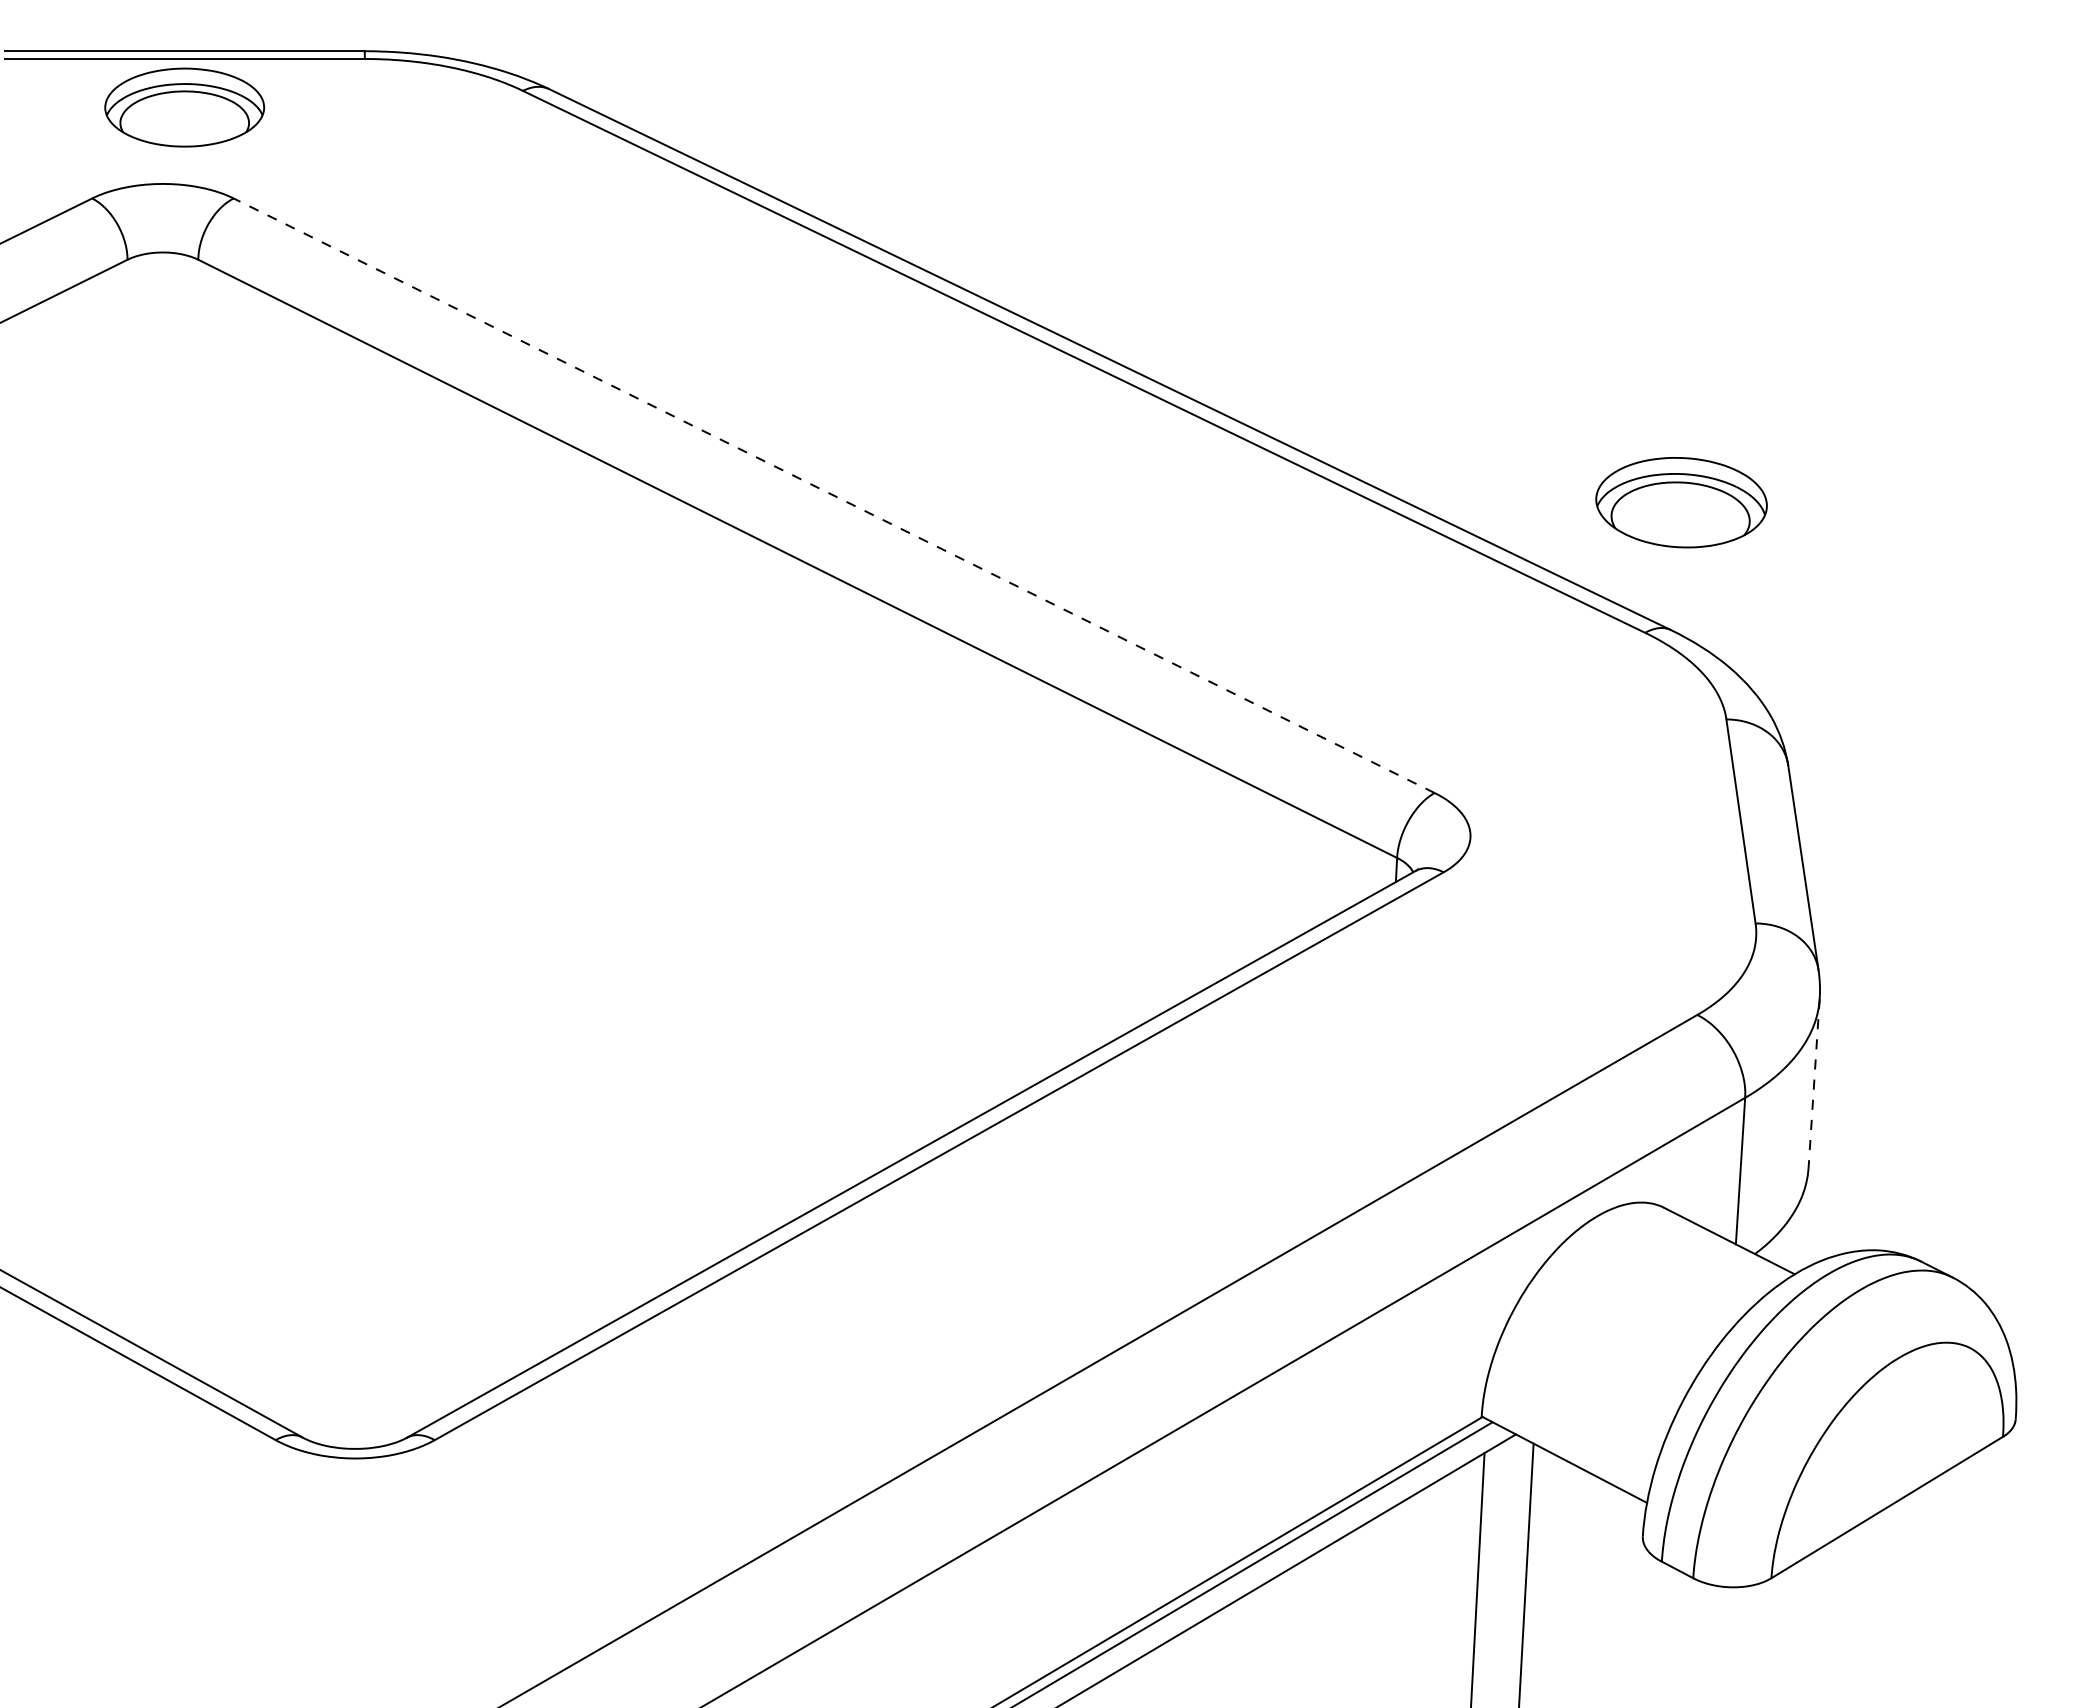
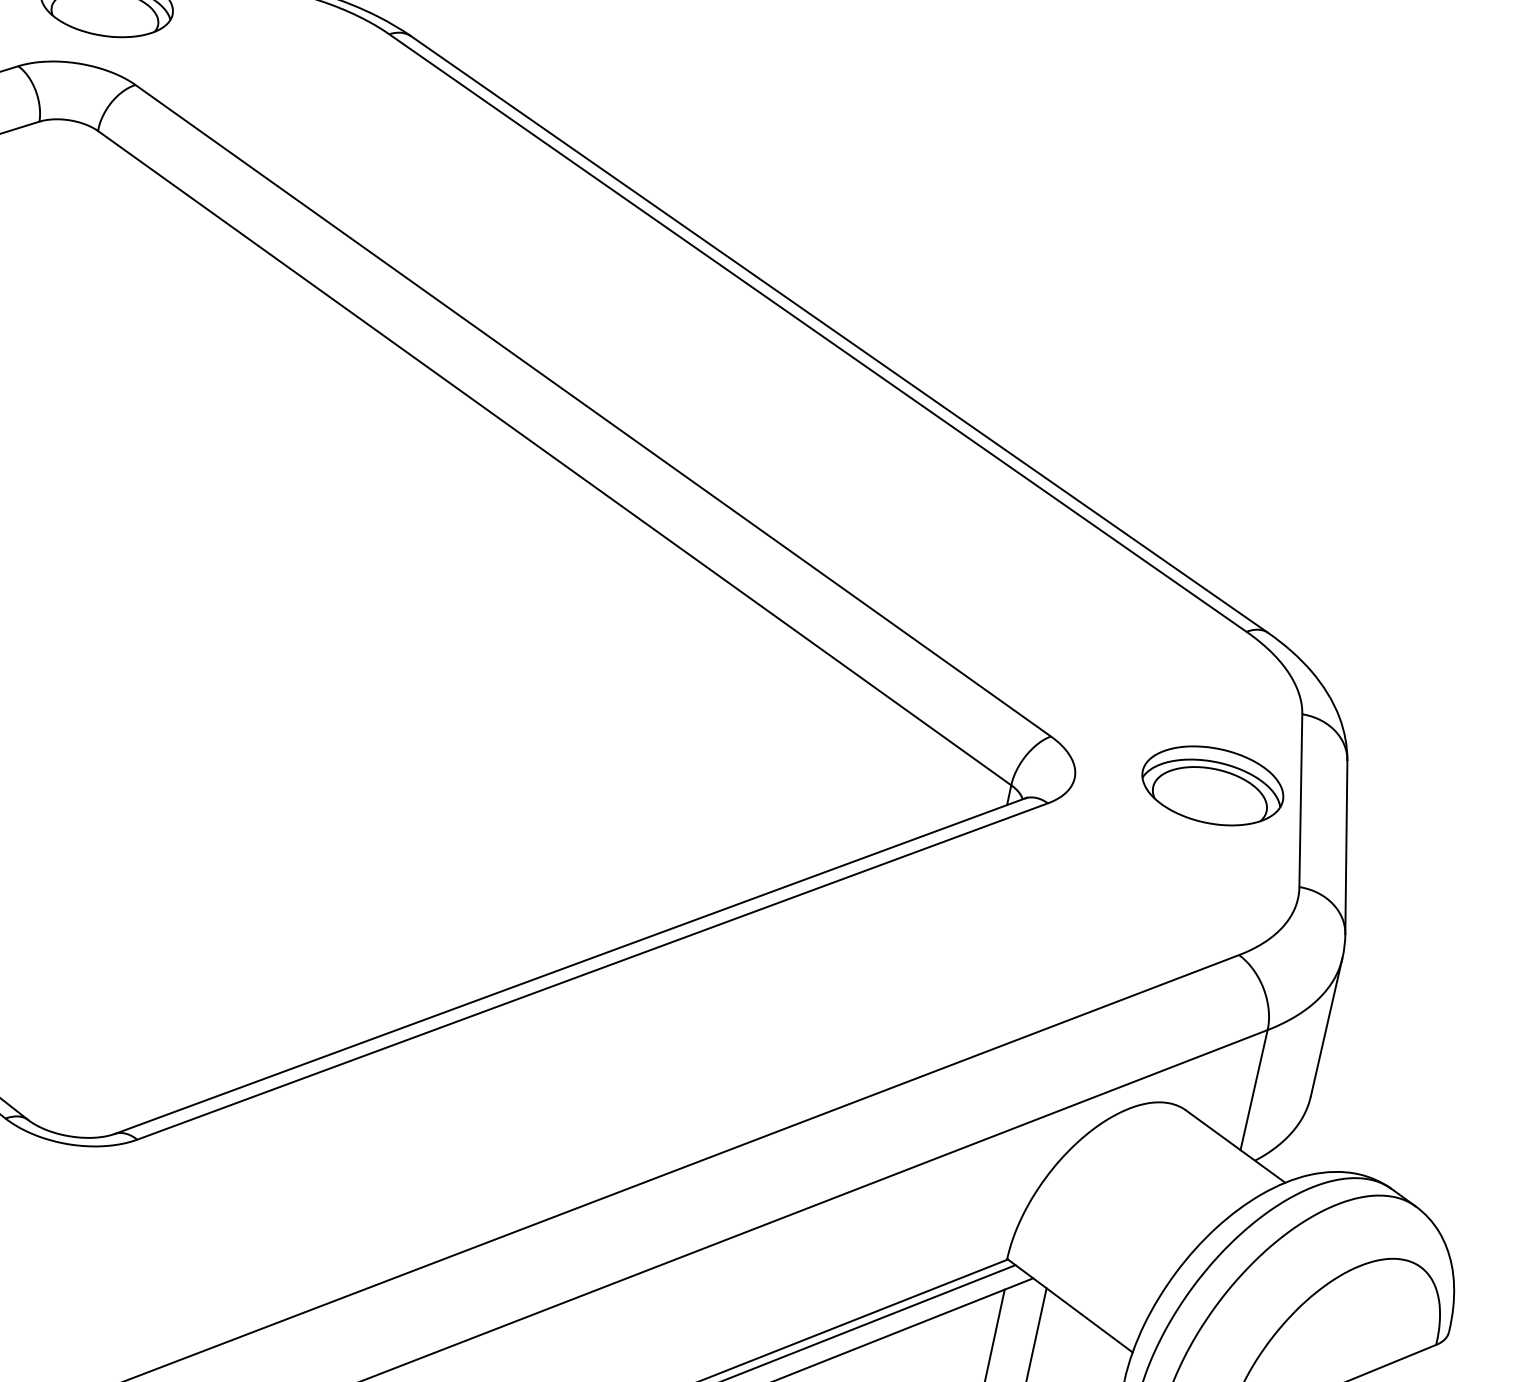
line: (834, 495) -> (593, 410), dashed -> solid
part: (1681, 502) -> (1212, 785), moved
line: (1814, 1083) -> (1326, 1027), dashed -> solid

